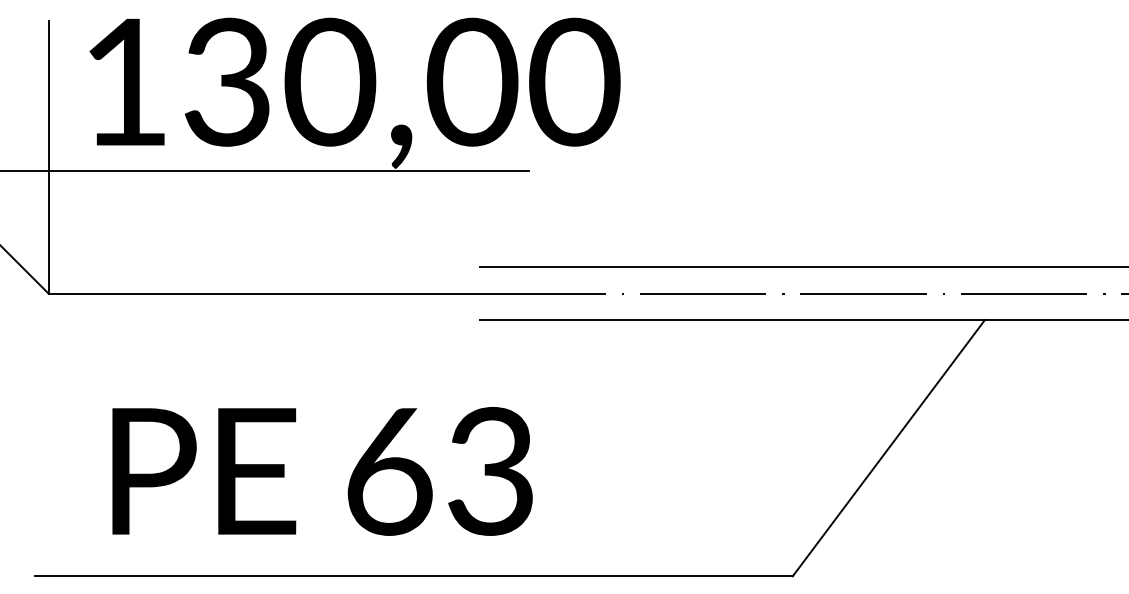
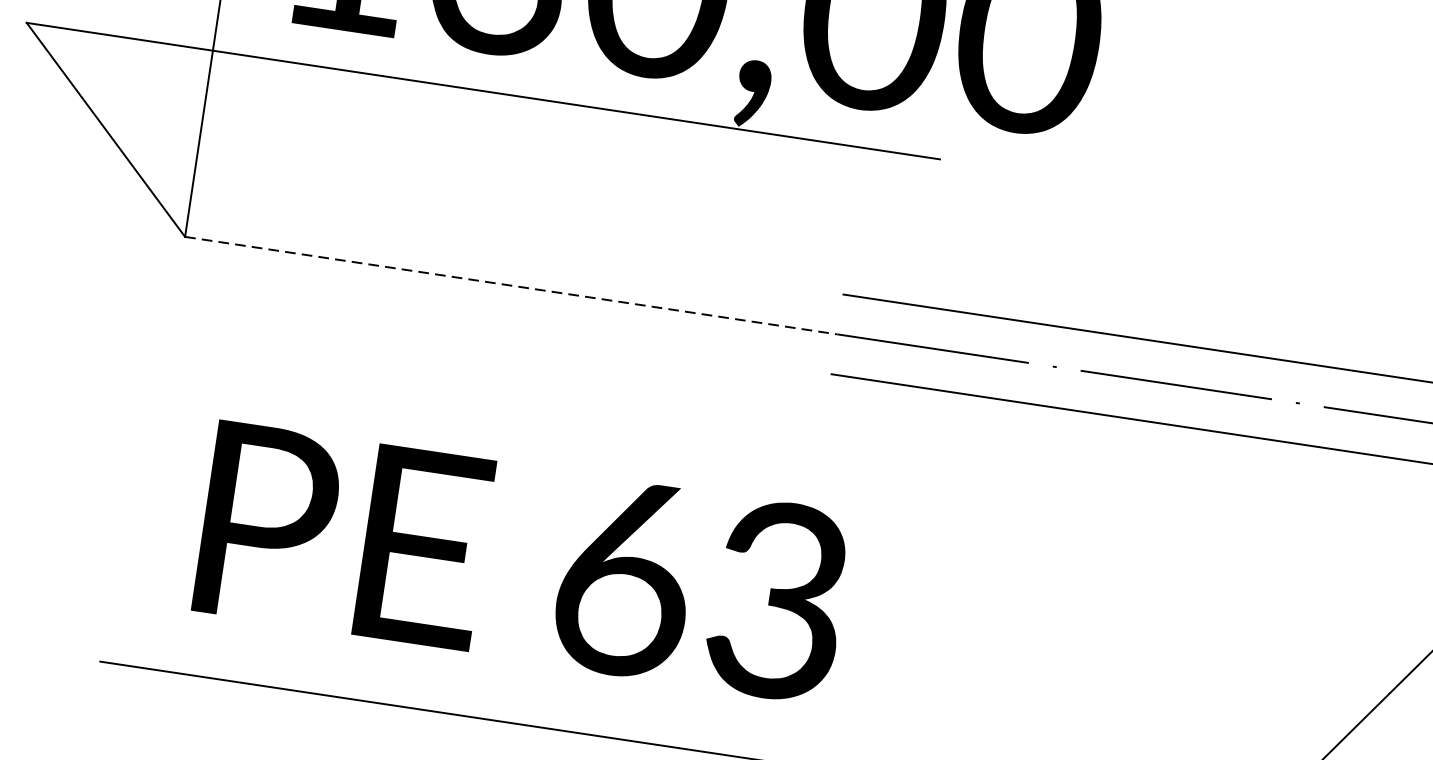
line: (264, 293) -> (511, 285), solid -> dashed
text: (322, 471) -> (523, 562), moved

